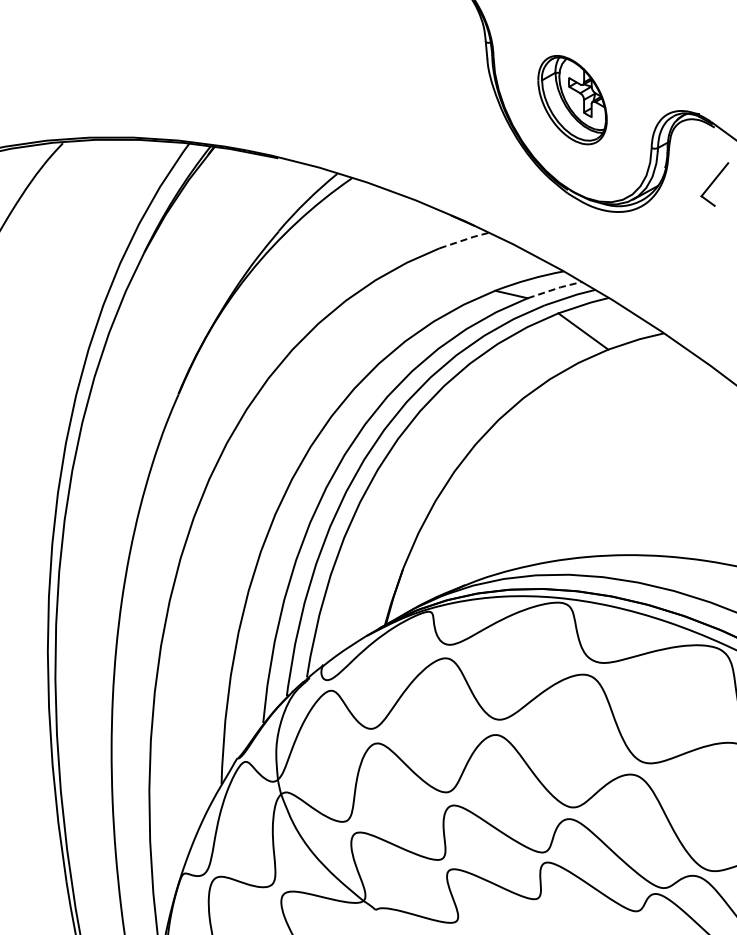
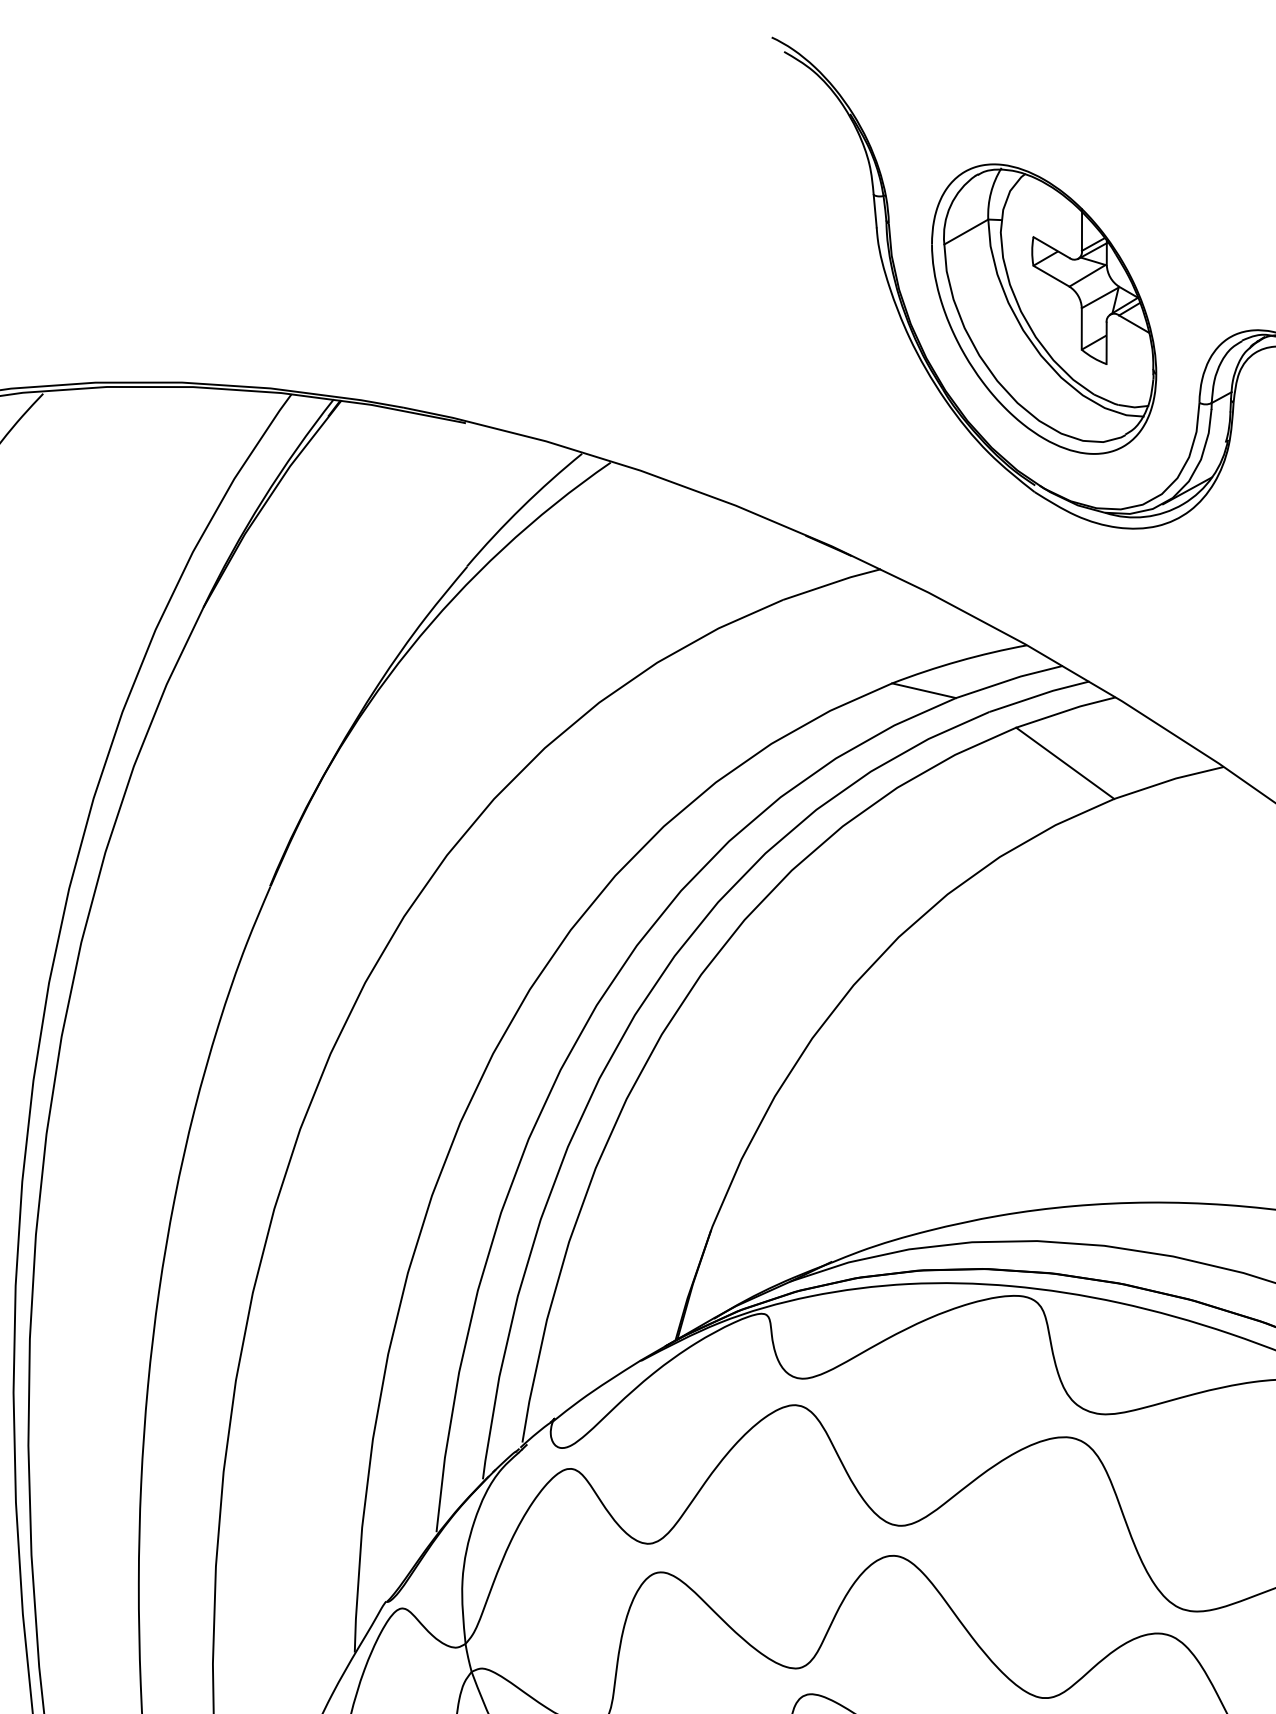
part: (572, 99) -> (1043, 307), size x1.67
line: (465, 239) -> (833, 582), dashed -> solid
line: (555, 288) -> (1010, 678), dashed -> solid

